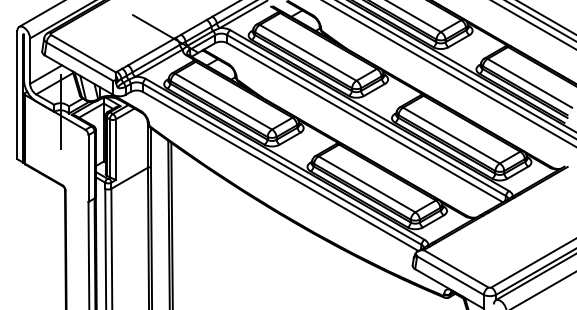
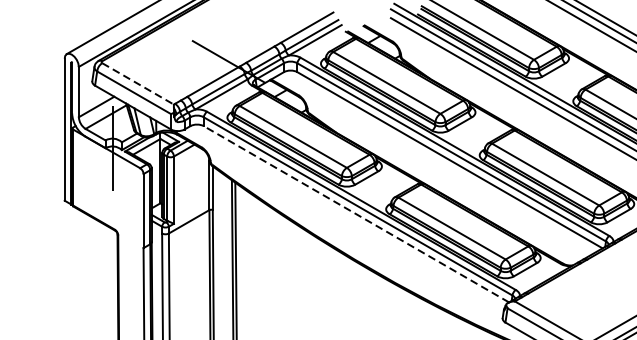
line: (83, 54) -> (138, 84), solid -> dashed
line: (280, 171) -> (356, 214), solid -> dashed

